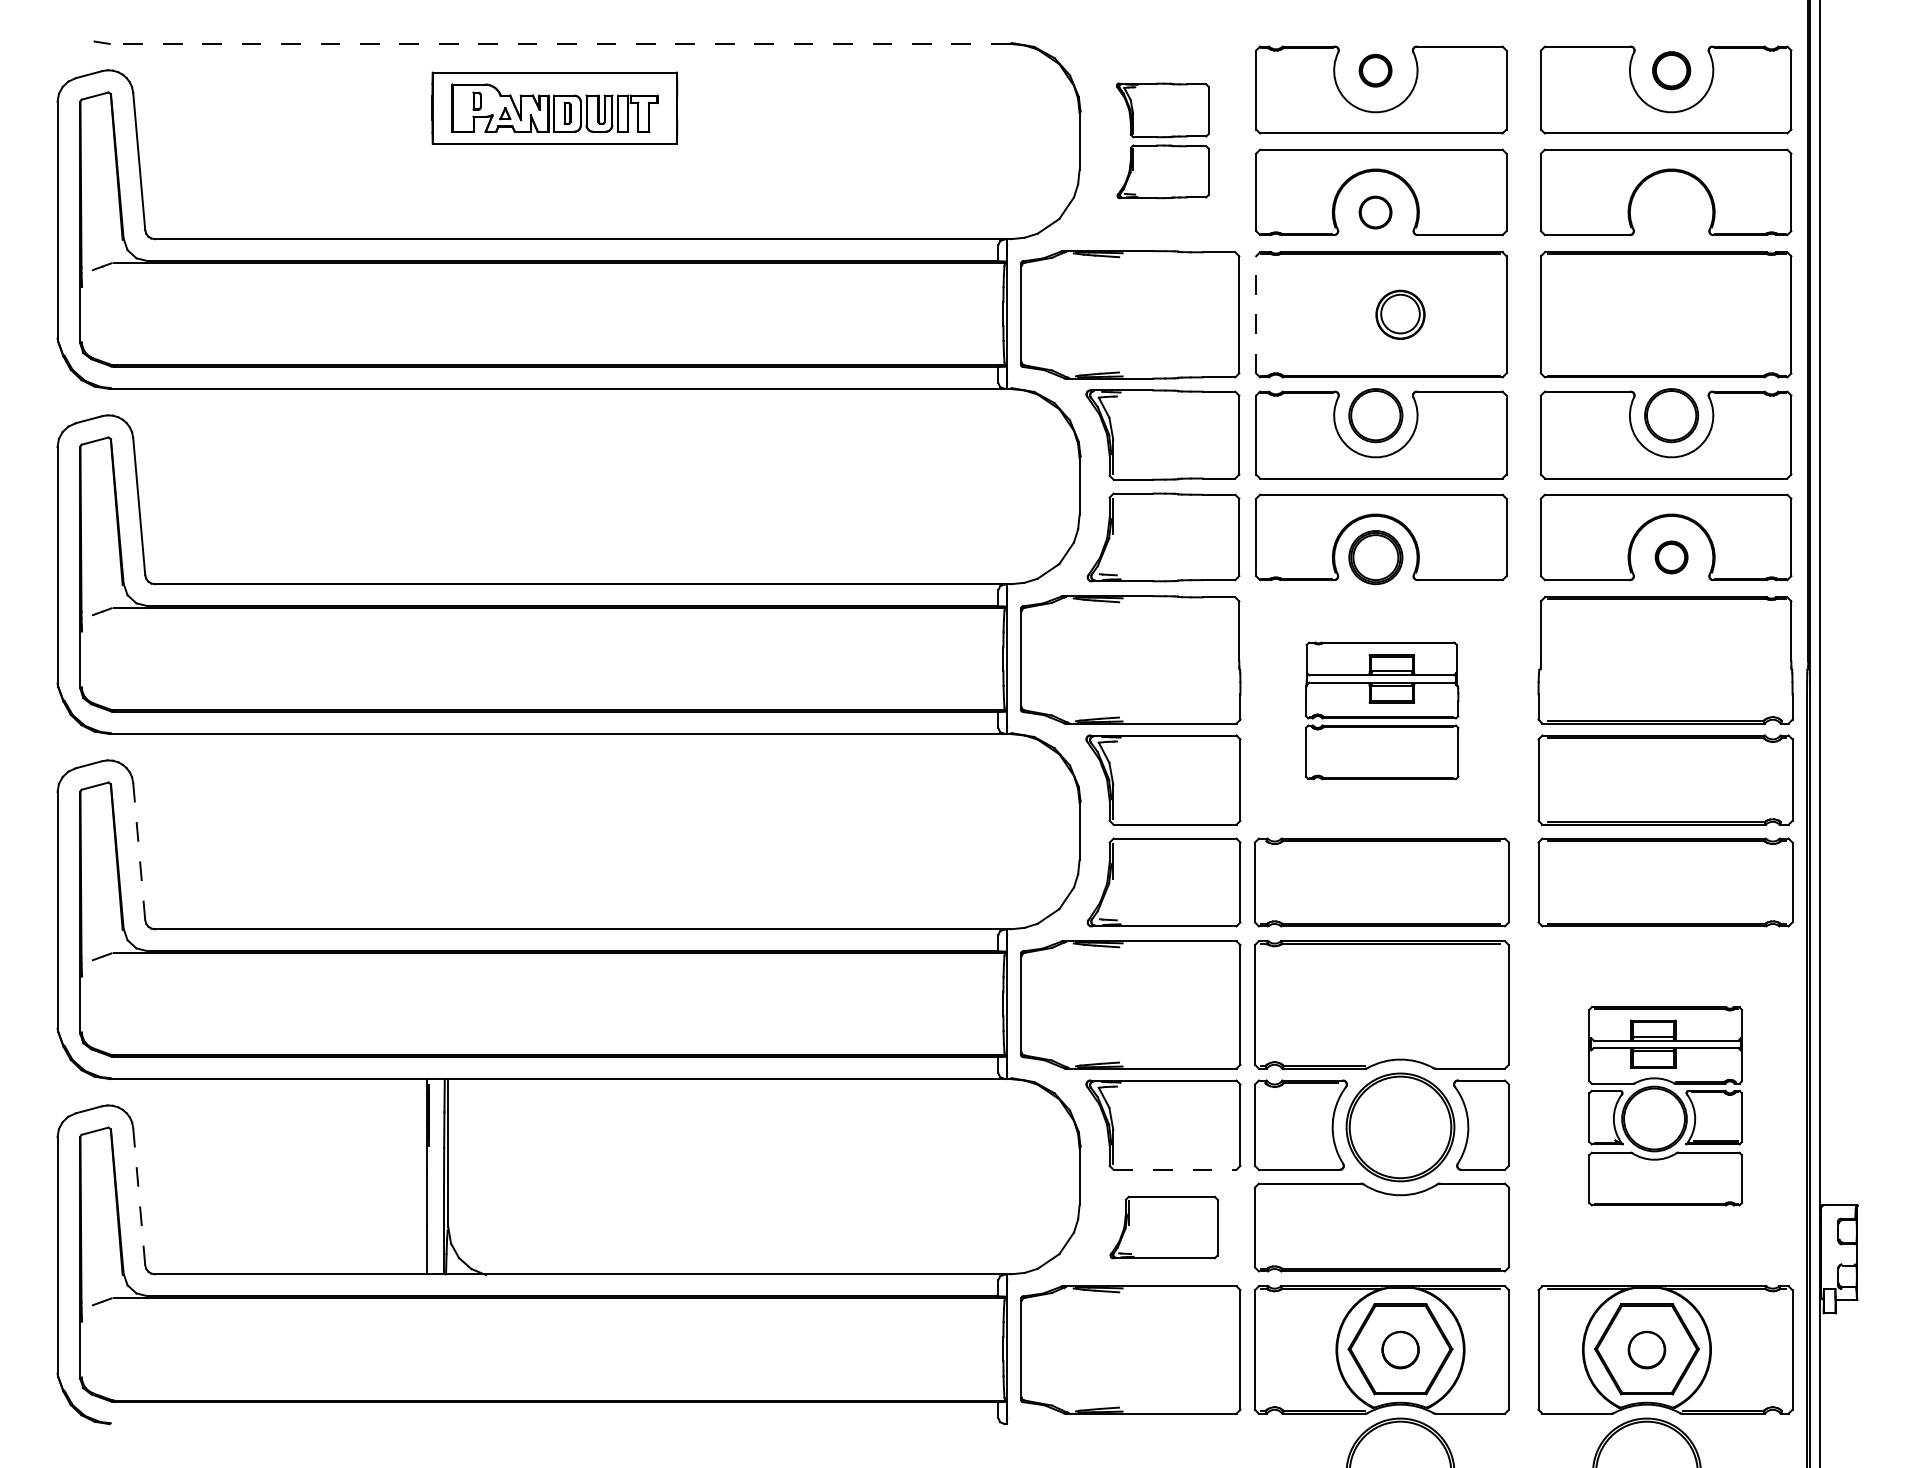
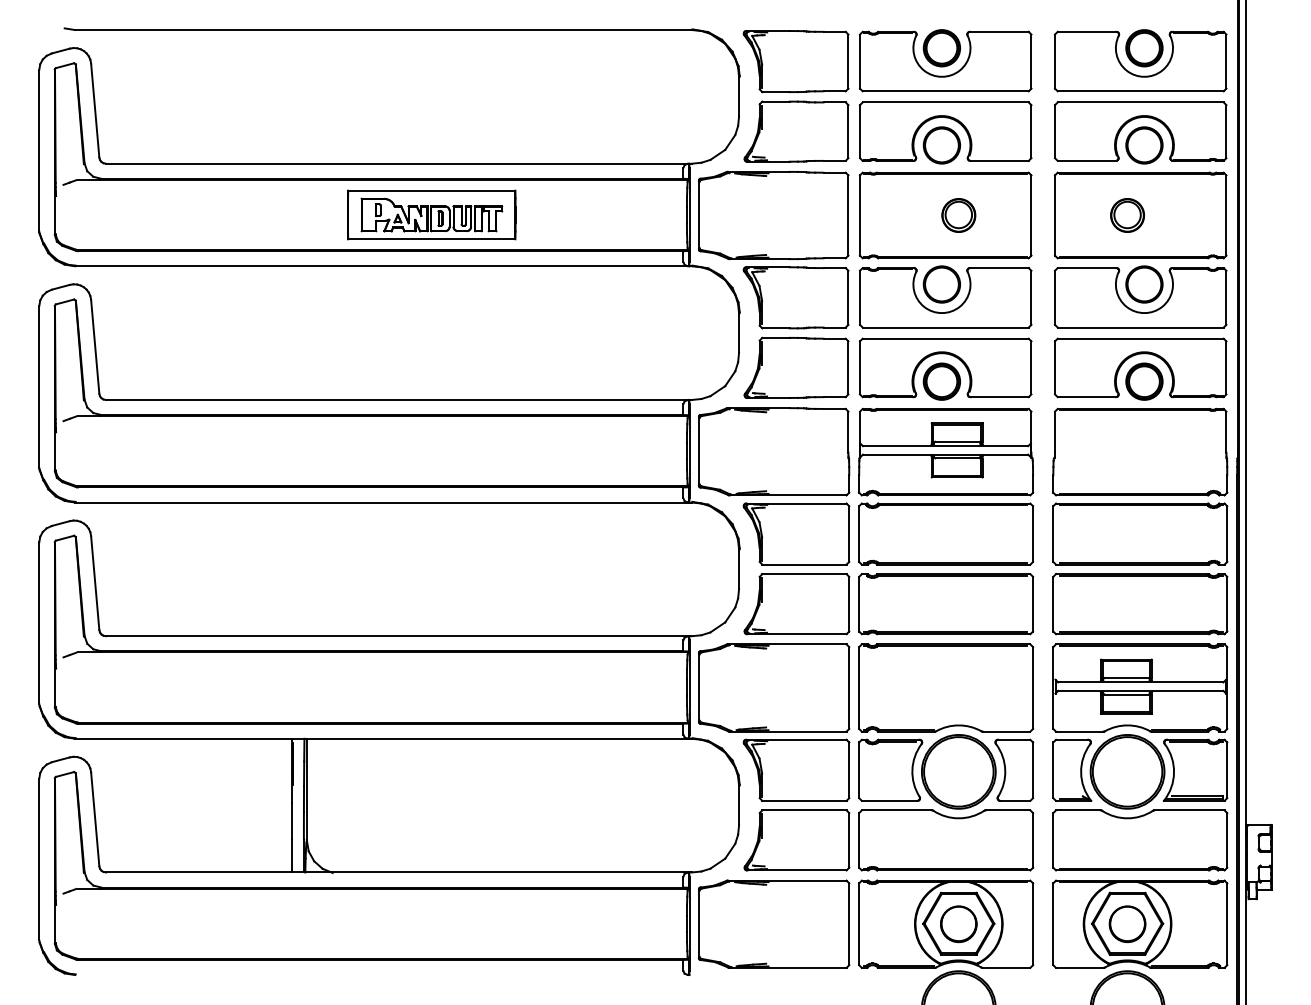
line: (558, 44) -> (382, 30), dashed -> solid
part: (1375, 70) -> (941, 48), size x1.67
part: (1671, 70) -> (1144, 48), size x1.43
part: (554, 107) -> (431, 214), moved
part: (1161, 141) -> (795, 96), size x1.67
part: (1375, 212) -> (941, 145), size x1.67
circle: (1671, 212) -> (1144, 145), added
line: (1255, 314) -> (859, 215), dashed -> solid
part: (1646, 314) -> (1127, 215), added
part: (1671, 557) -> (1144, 381), size x1.67
part: (1382, 710) -> (946, 486), size x1.67
line: (139, 850) -> (95, 582), dashed -> solid
part: (1665, 1106) -> (1140, 757), size x1.67
line: (1175, 1169) -> (804, 800), dashed -> solid
line: (139, 1195) -> (95, 818), dashed -> solid
part: (1163, 1227) -> (796, 840), size x1.43
part: (1400, 1350) -> (958, 924), size x1.43
part: (1646, 1350) -> (1127, 924), size x1.43

